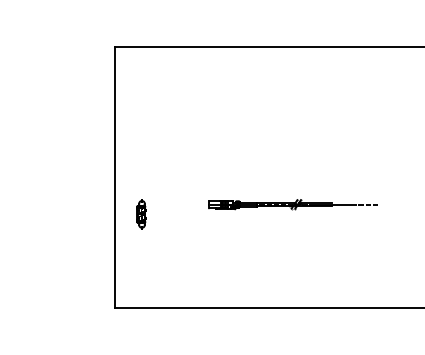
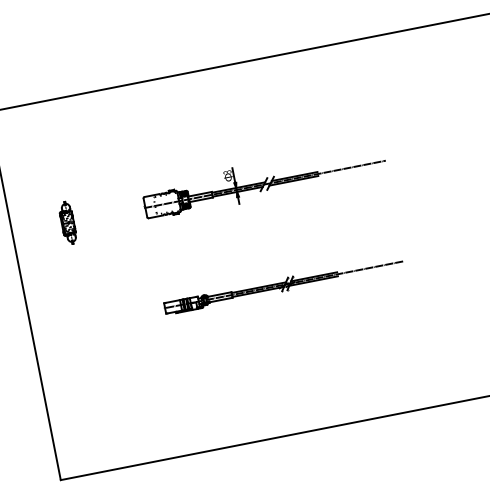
part: (293, 130) -> (263, 180), added
part: (141, 214) -> (68, 223), moved

